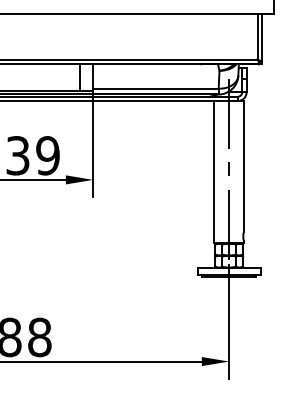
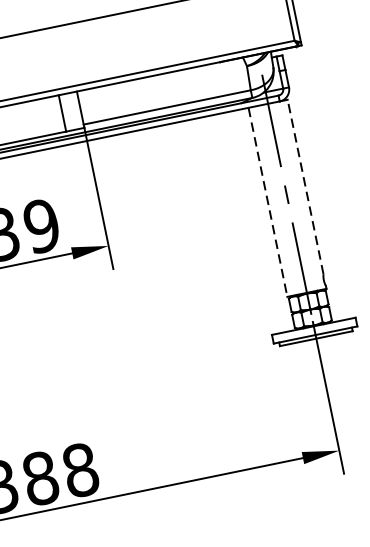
line: (243, 166) -> (305, 187), solid -> dashed
line: (214, 172) -> (268, 202), solid -> dashed

